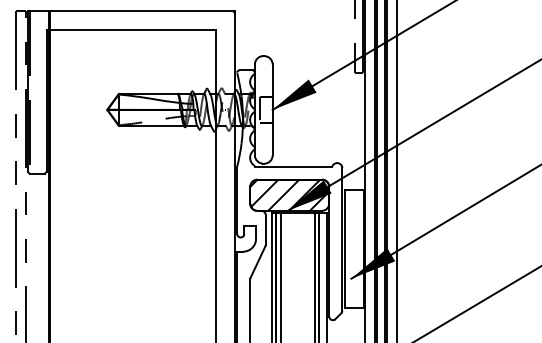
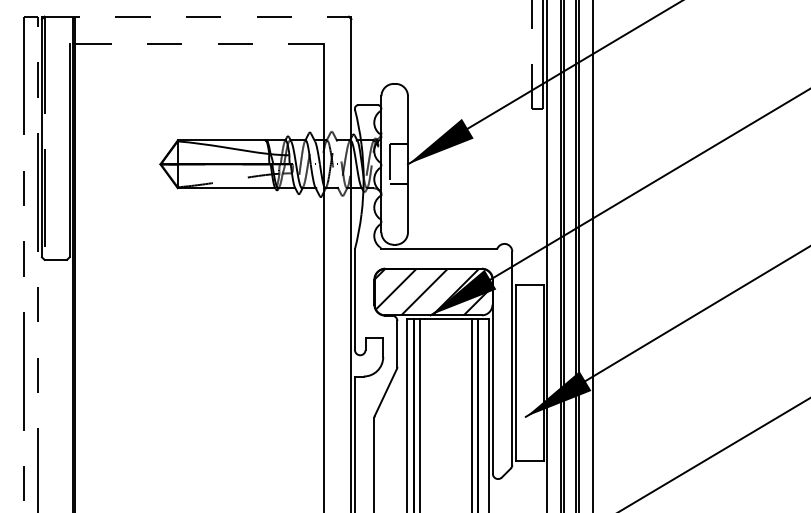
line: (131, 11) -> (196, 17), solid -> dashed
line: (131, 29) -> (196, 44), solid -> dashed

